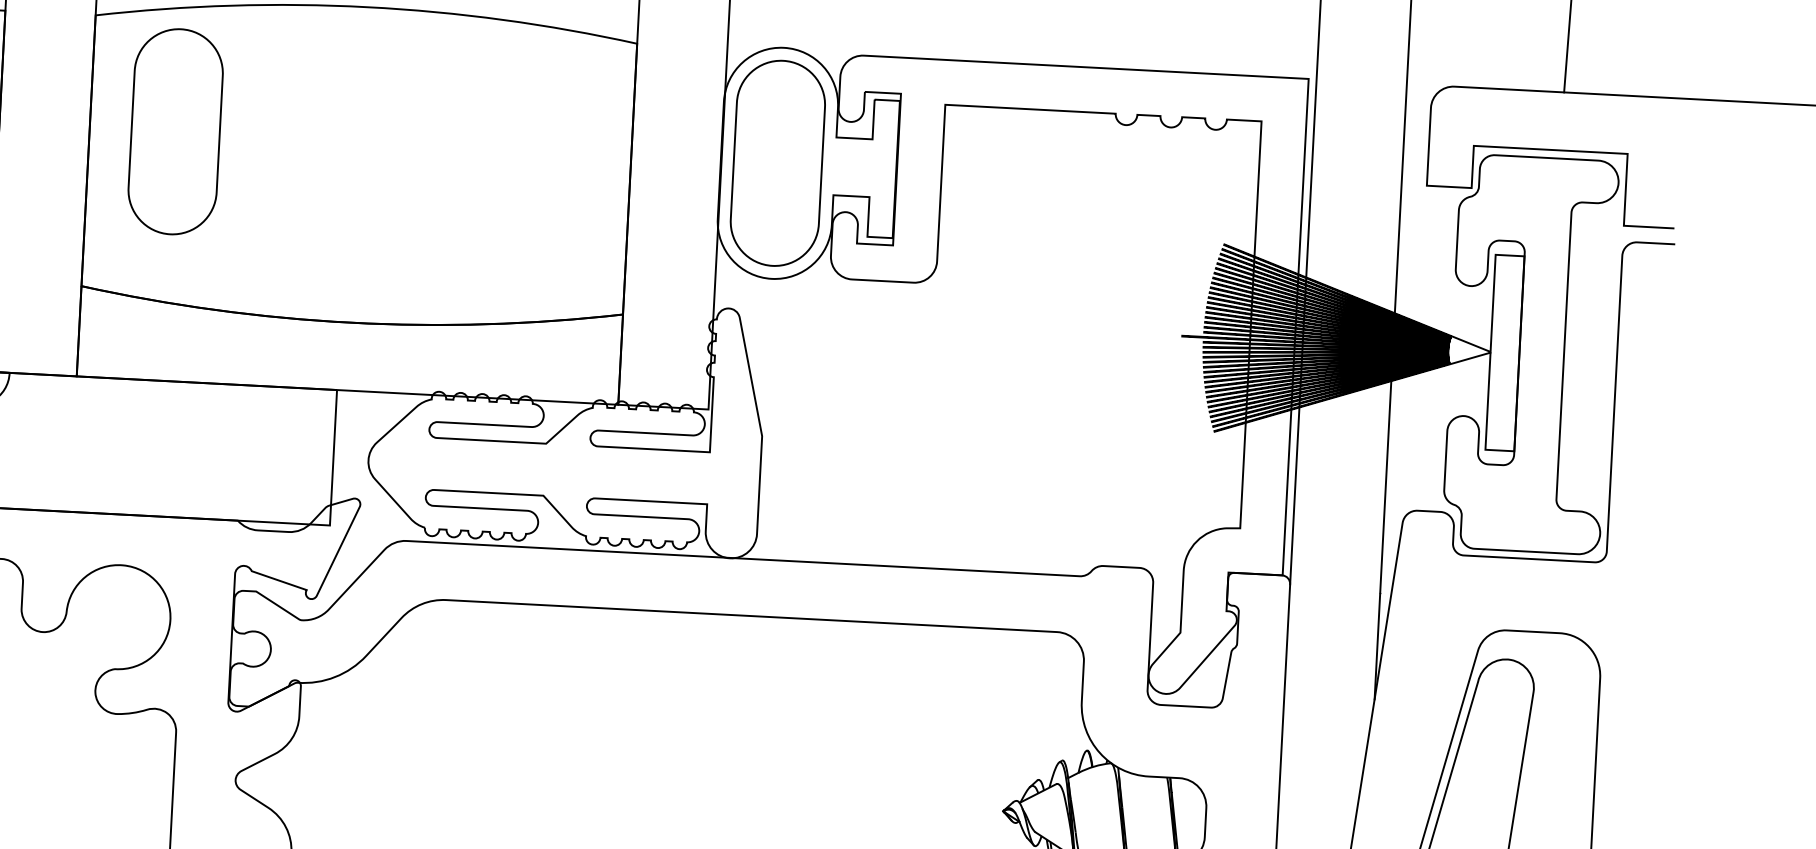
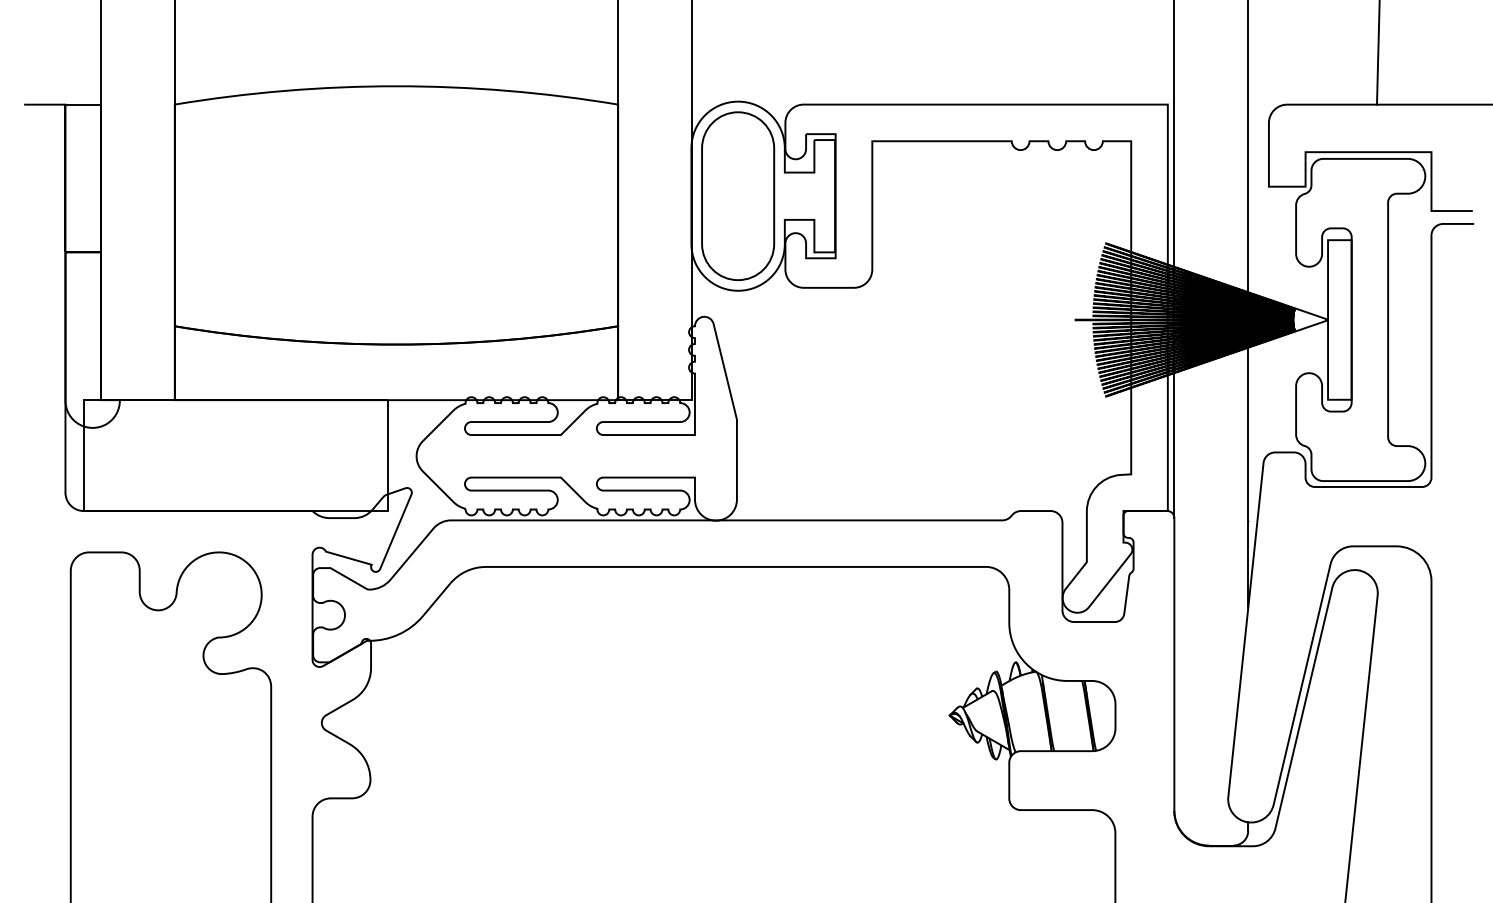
part: (176, 130) -> (245, 195), removed

